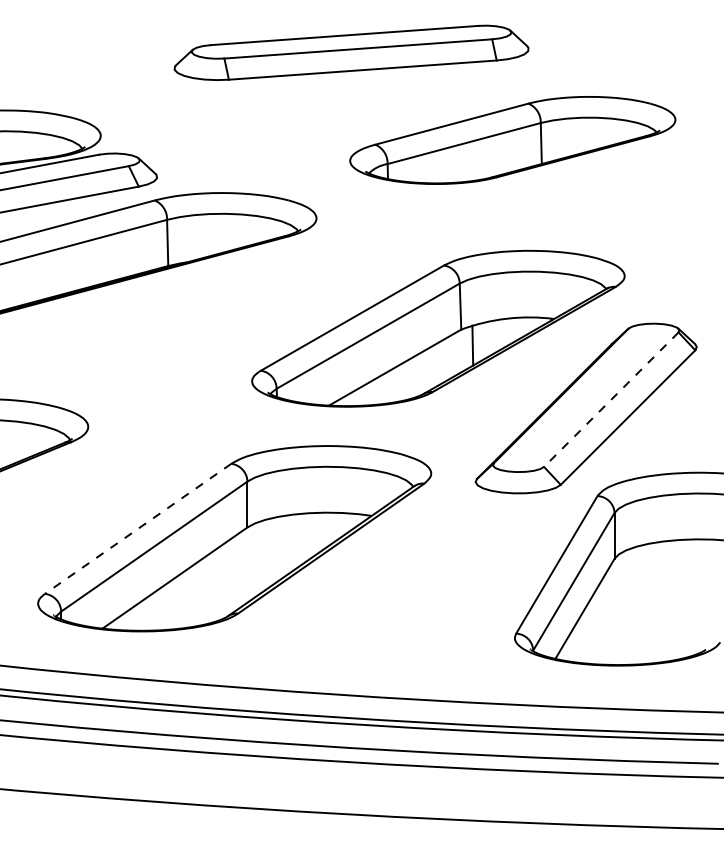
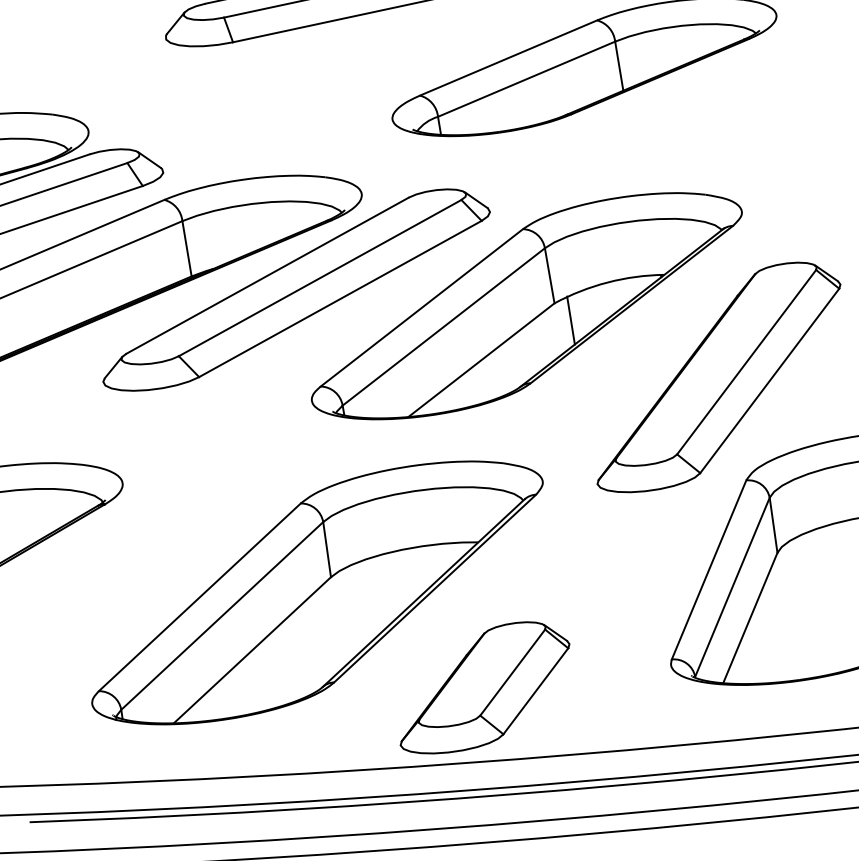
part: (251, 288) -> (295, 289), added
line: (610, 400) -> (745, 363), dashed -> solid
line: (138, 528) -> (200, 596), dashed -> solid
part: (359, 634) -> (483, 686), added

